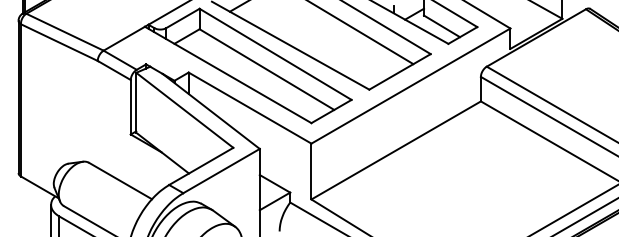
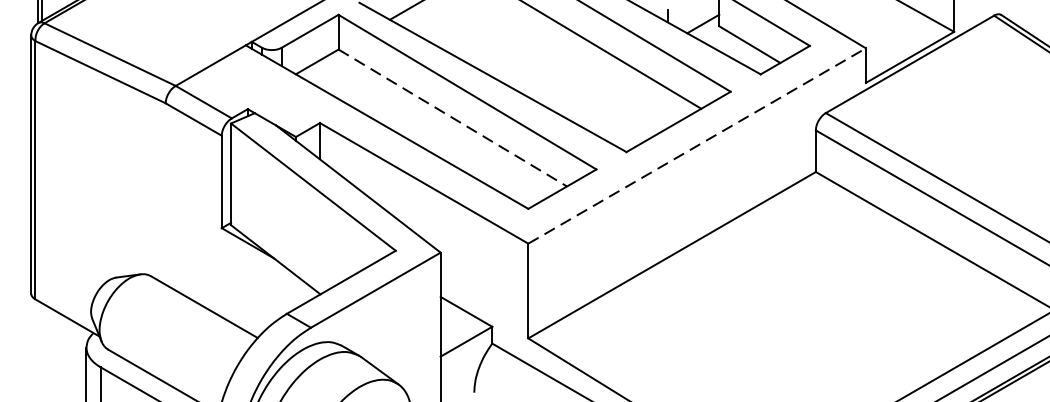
line: (267, 69) -> (453, 117), solid -> dashed
line: (410, 86) -> (696, 146), solid -> dashed

